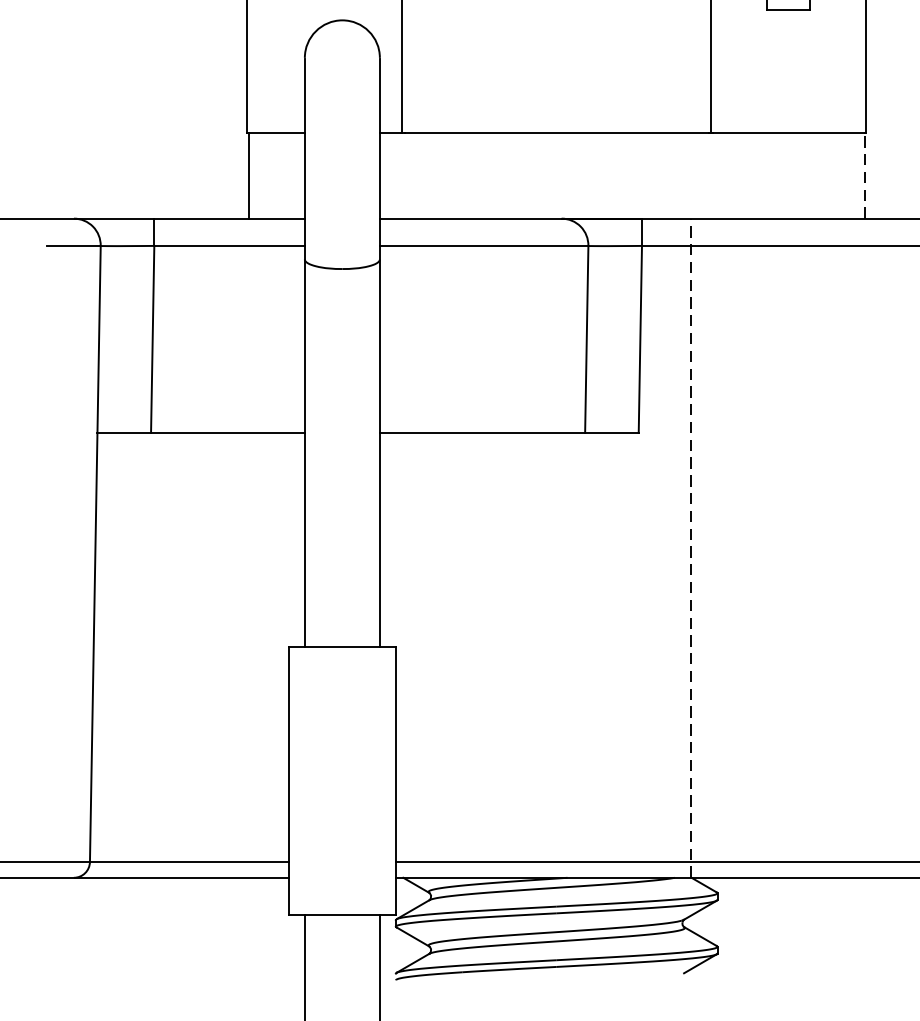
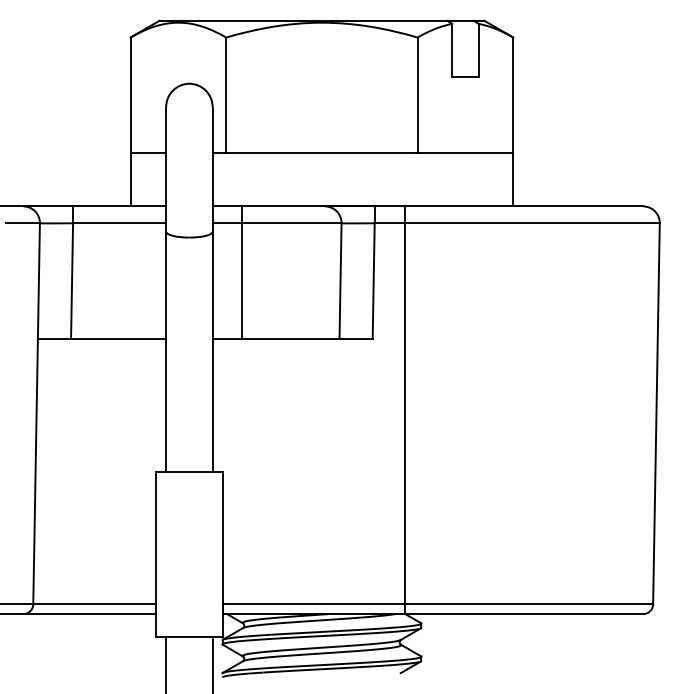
line: (864, 175) -> (512, 179), dashed -> solid
line: (428, 325) -> (242, 272), added
line: (690, 548) -> (404, 410), dashed -> solid

